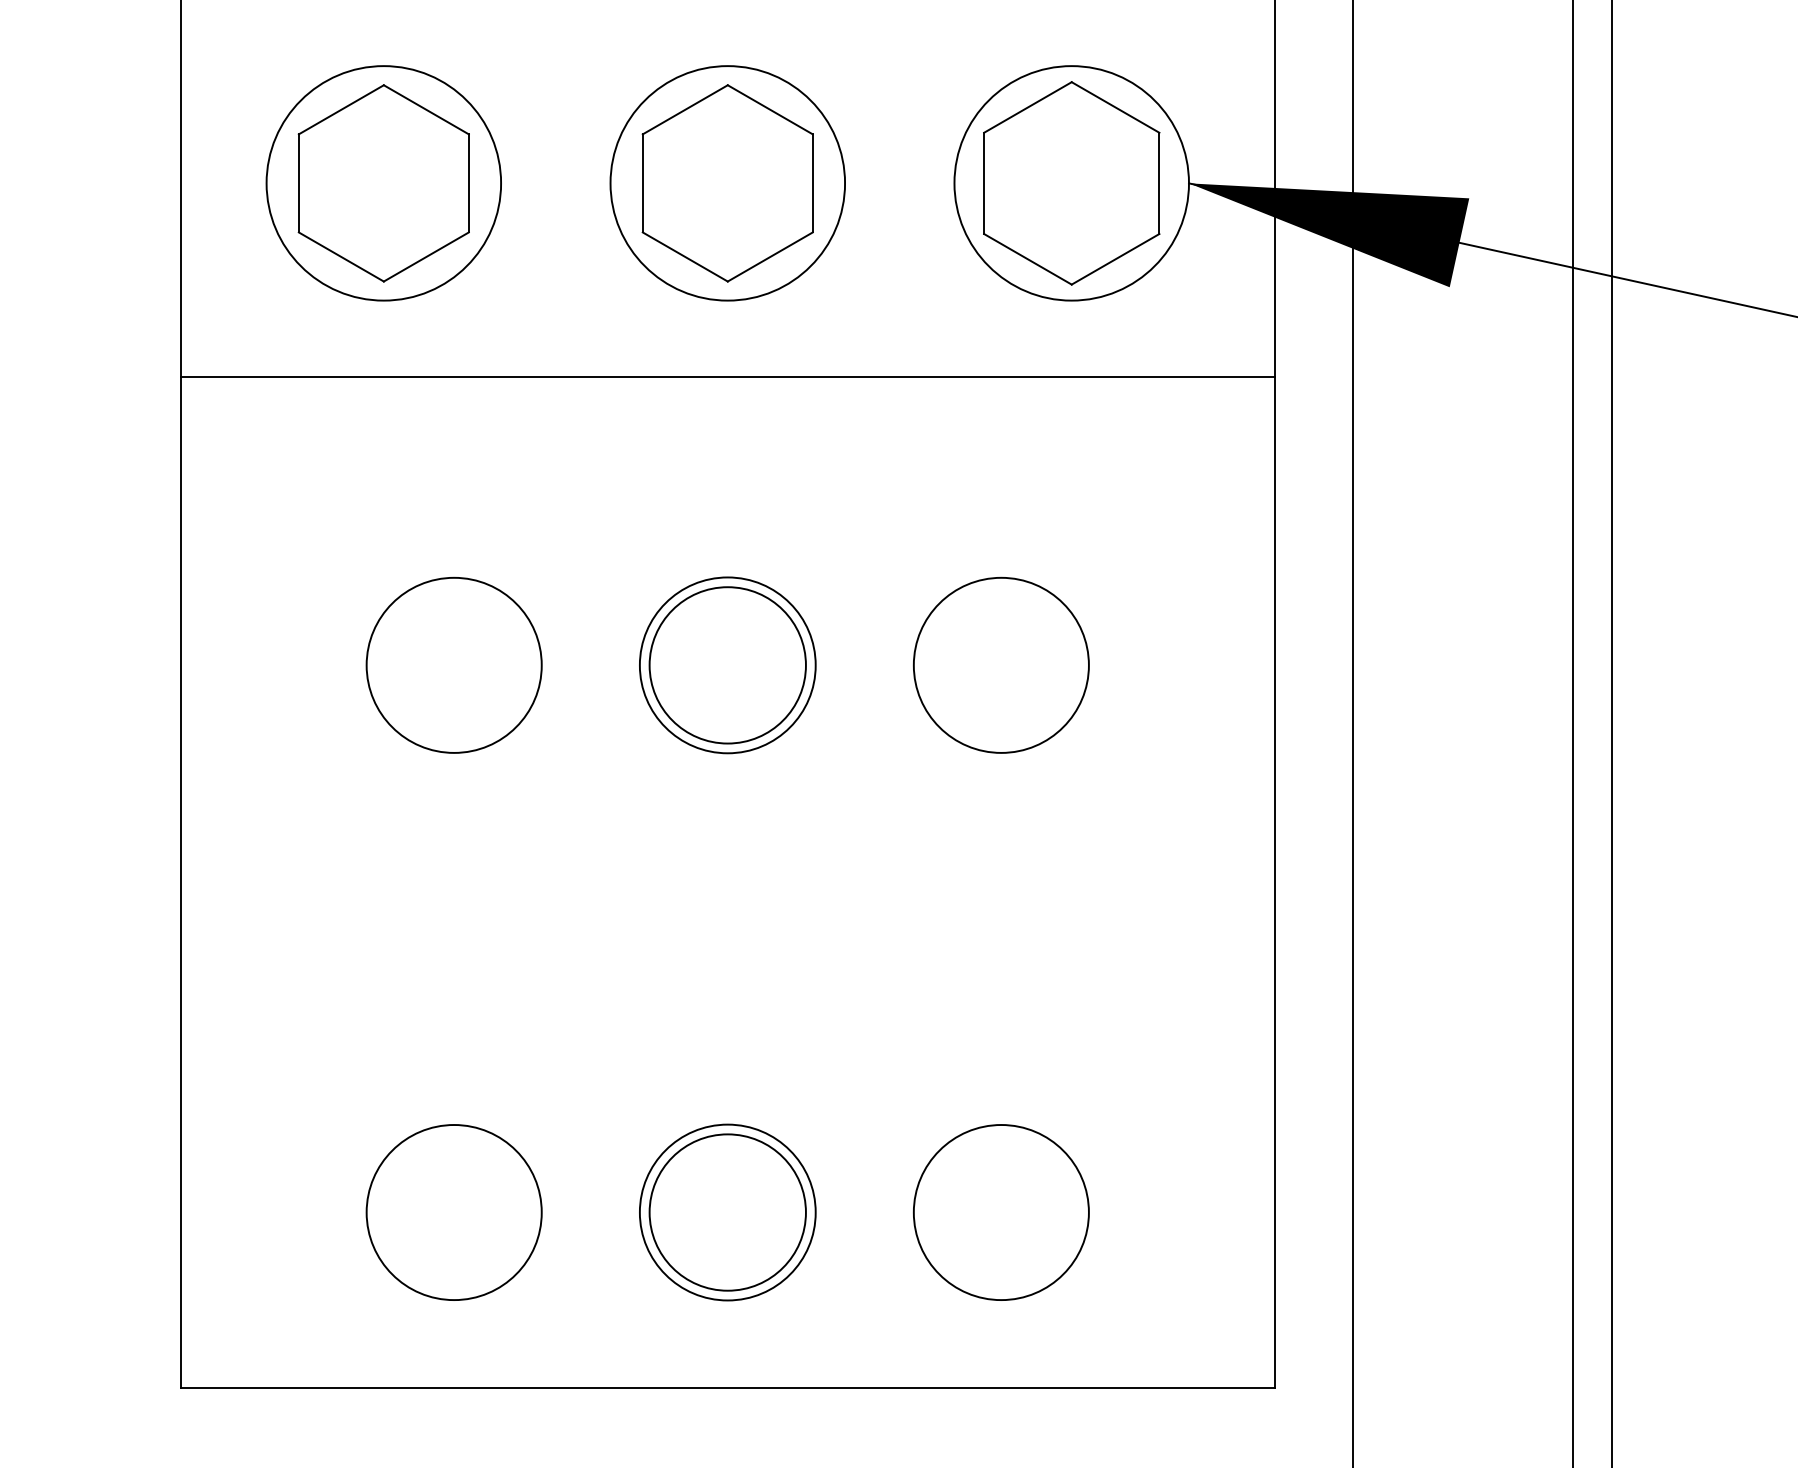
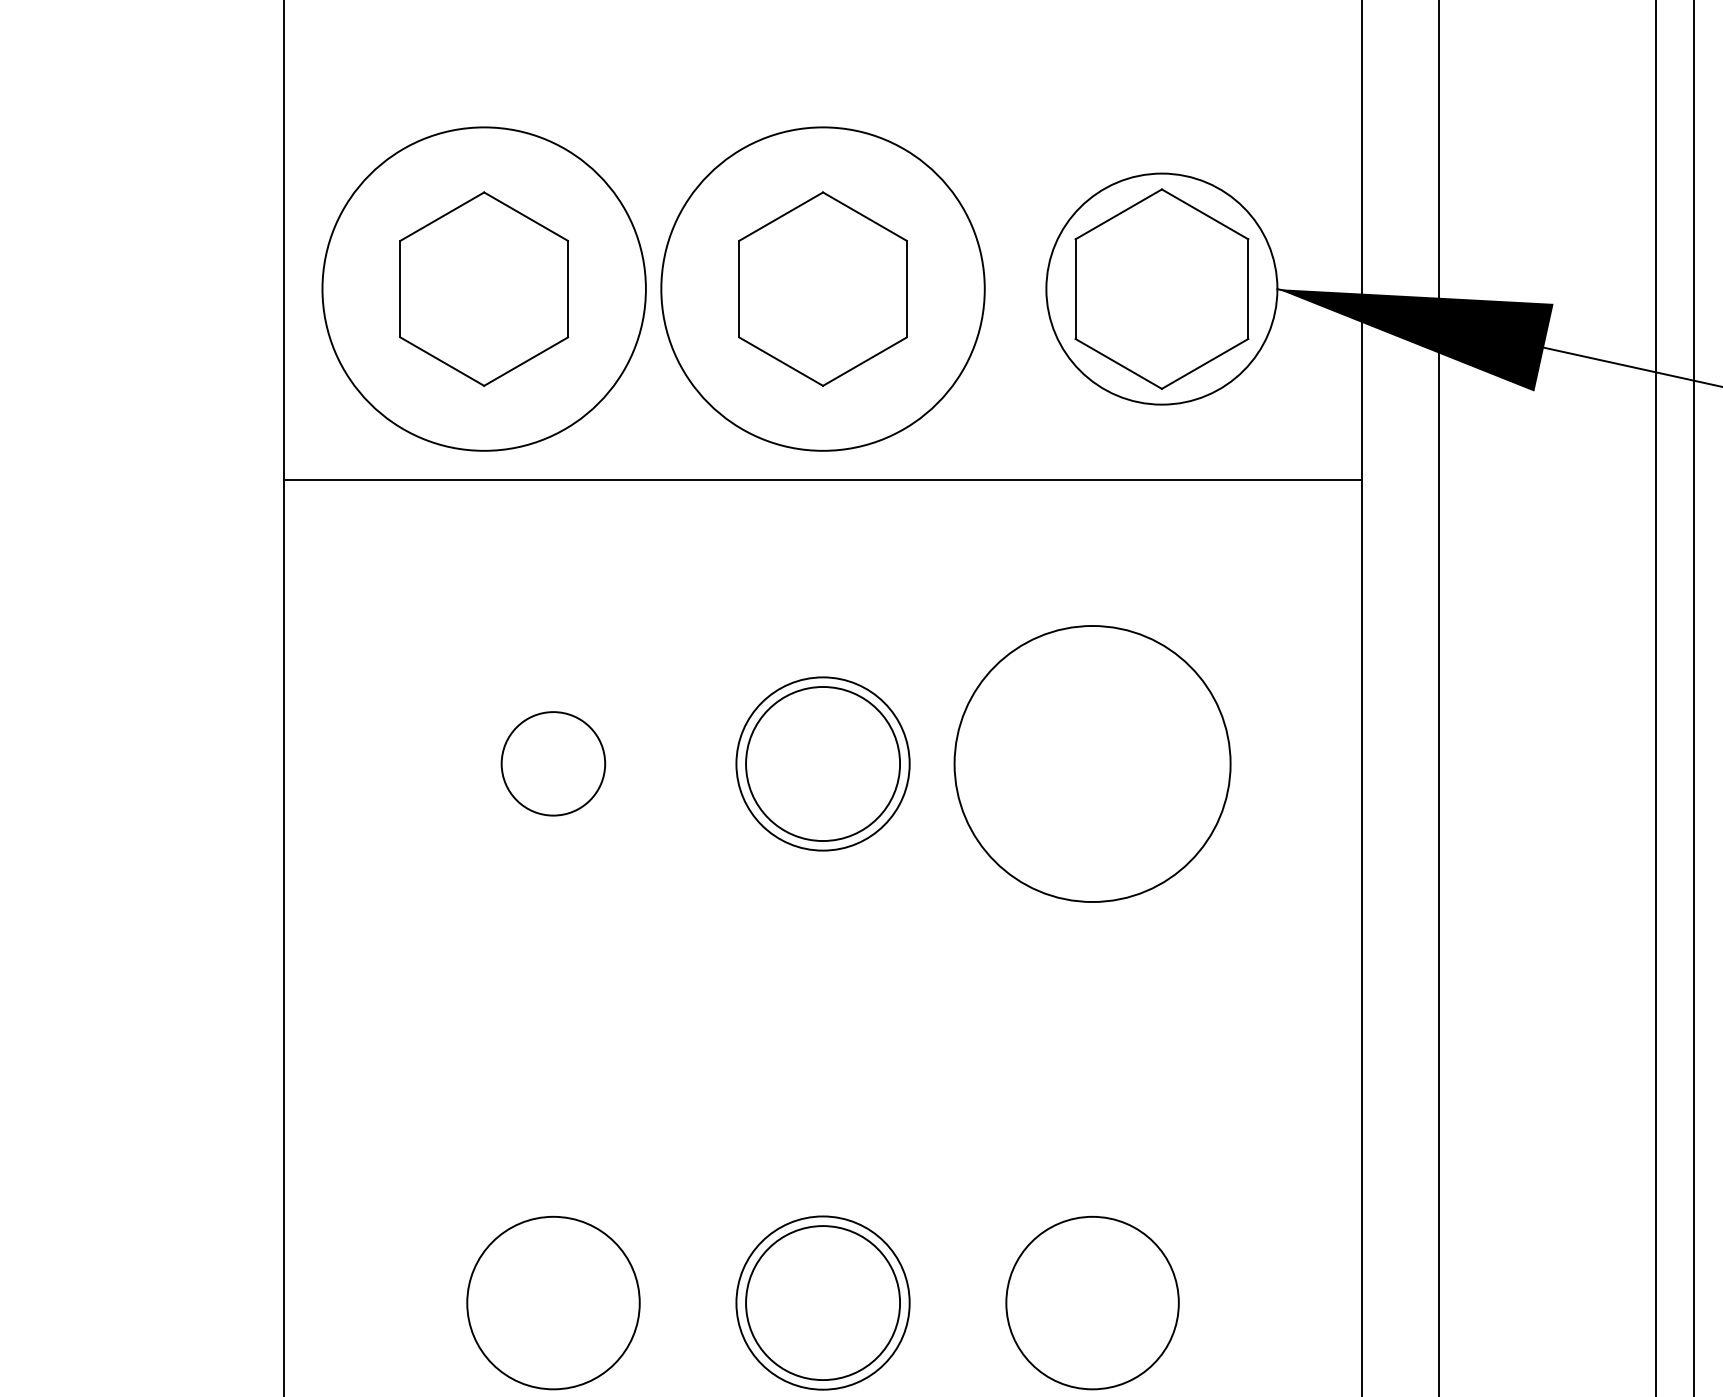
circle: (383, 183) -> (483, 289), size x1.4
circle: (727, 183) -> (822, 289), size x1.4
circle: (453, 664) -> (552, 763), size x0.6
circle: (1000, 664) -> (1091, 763), size x1.6

